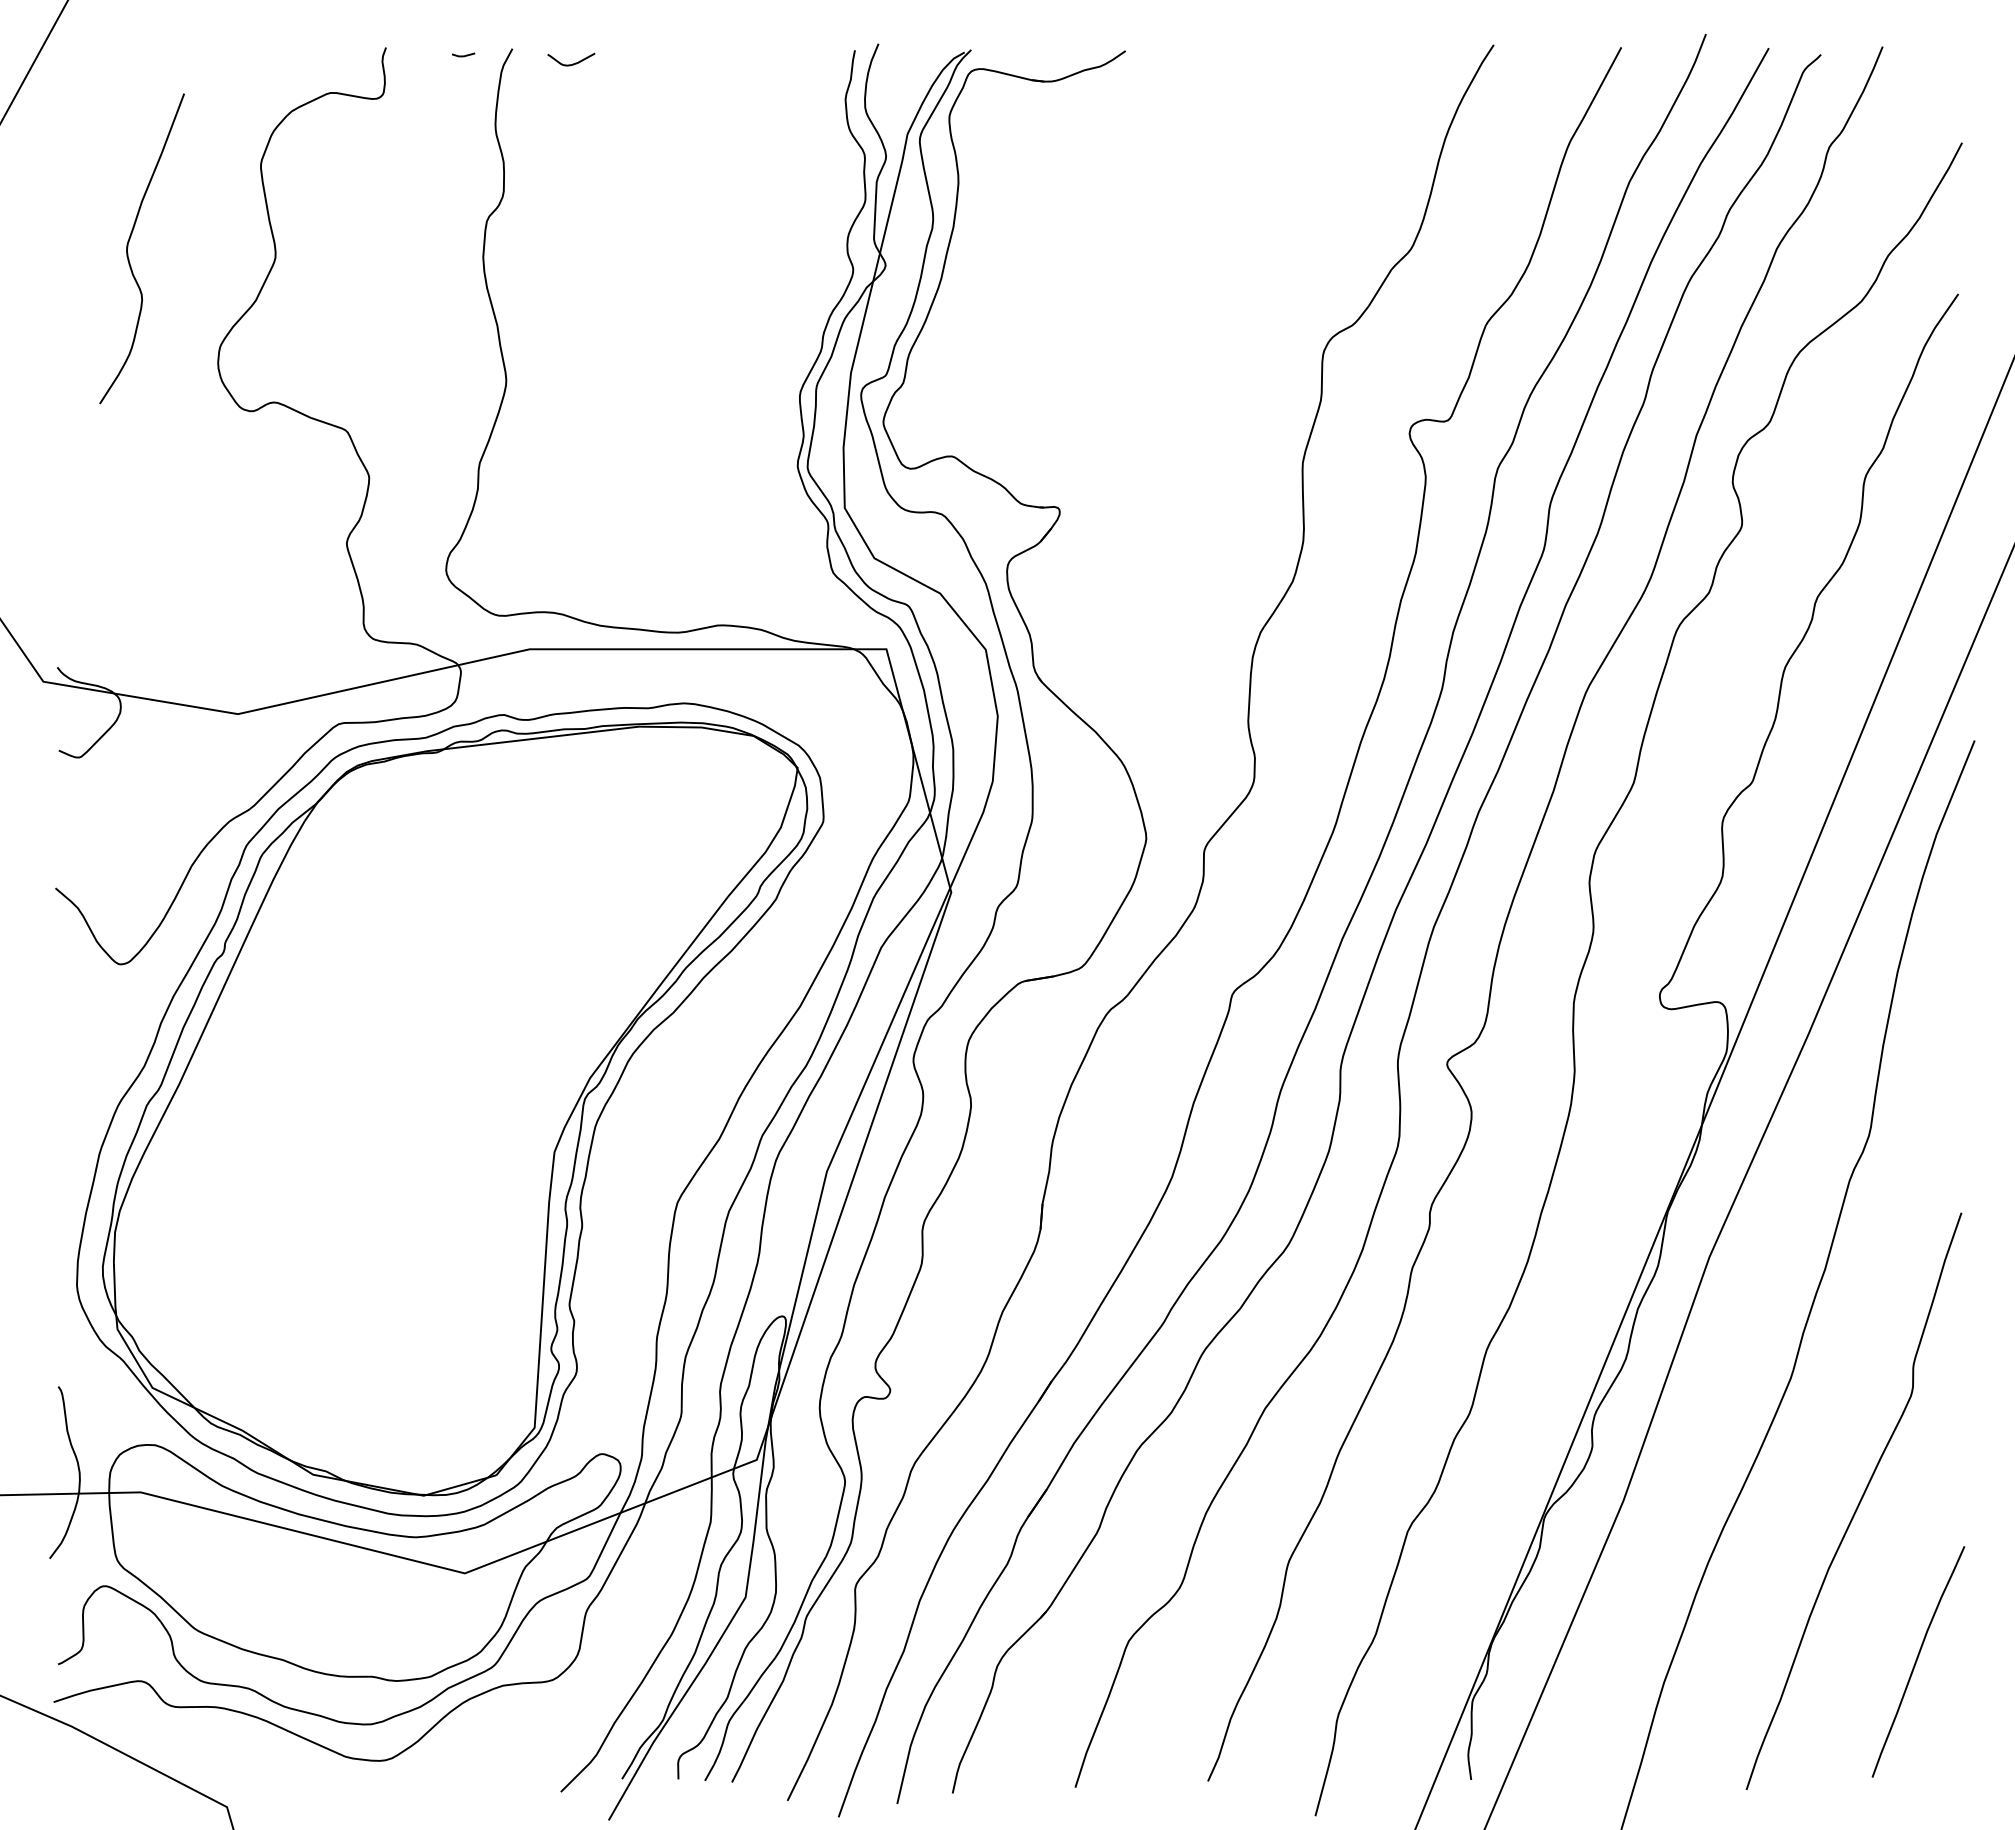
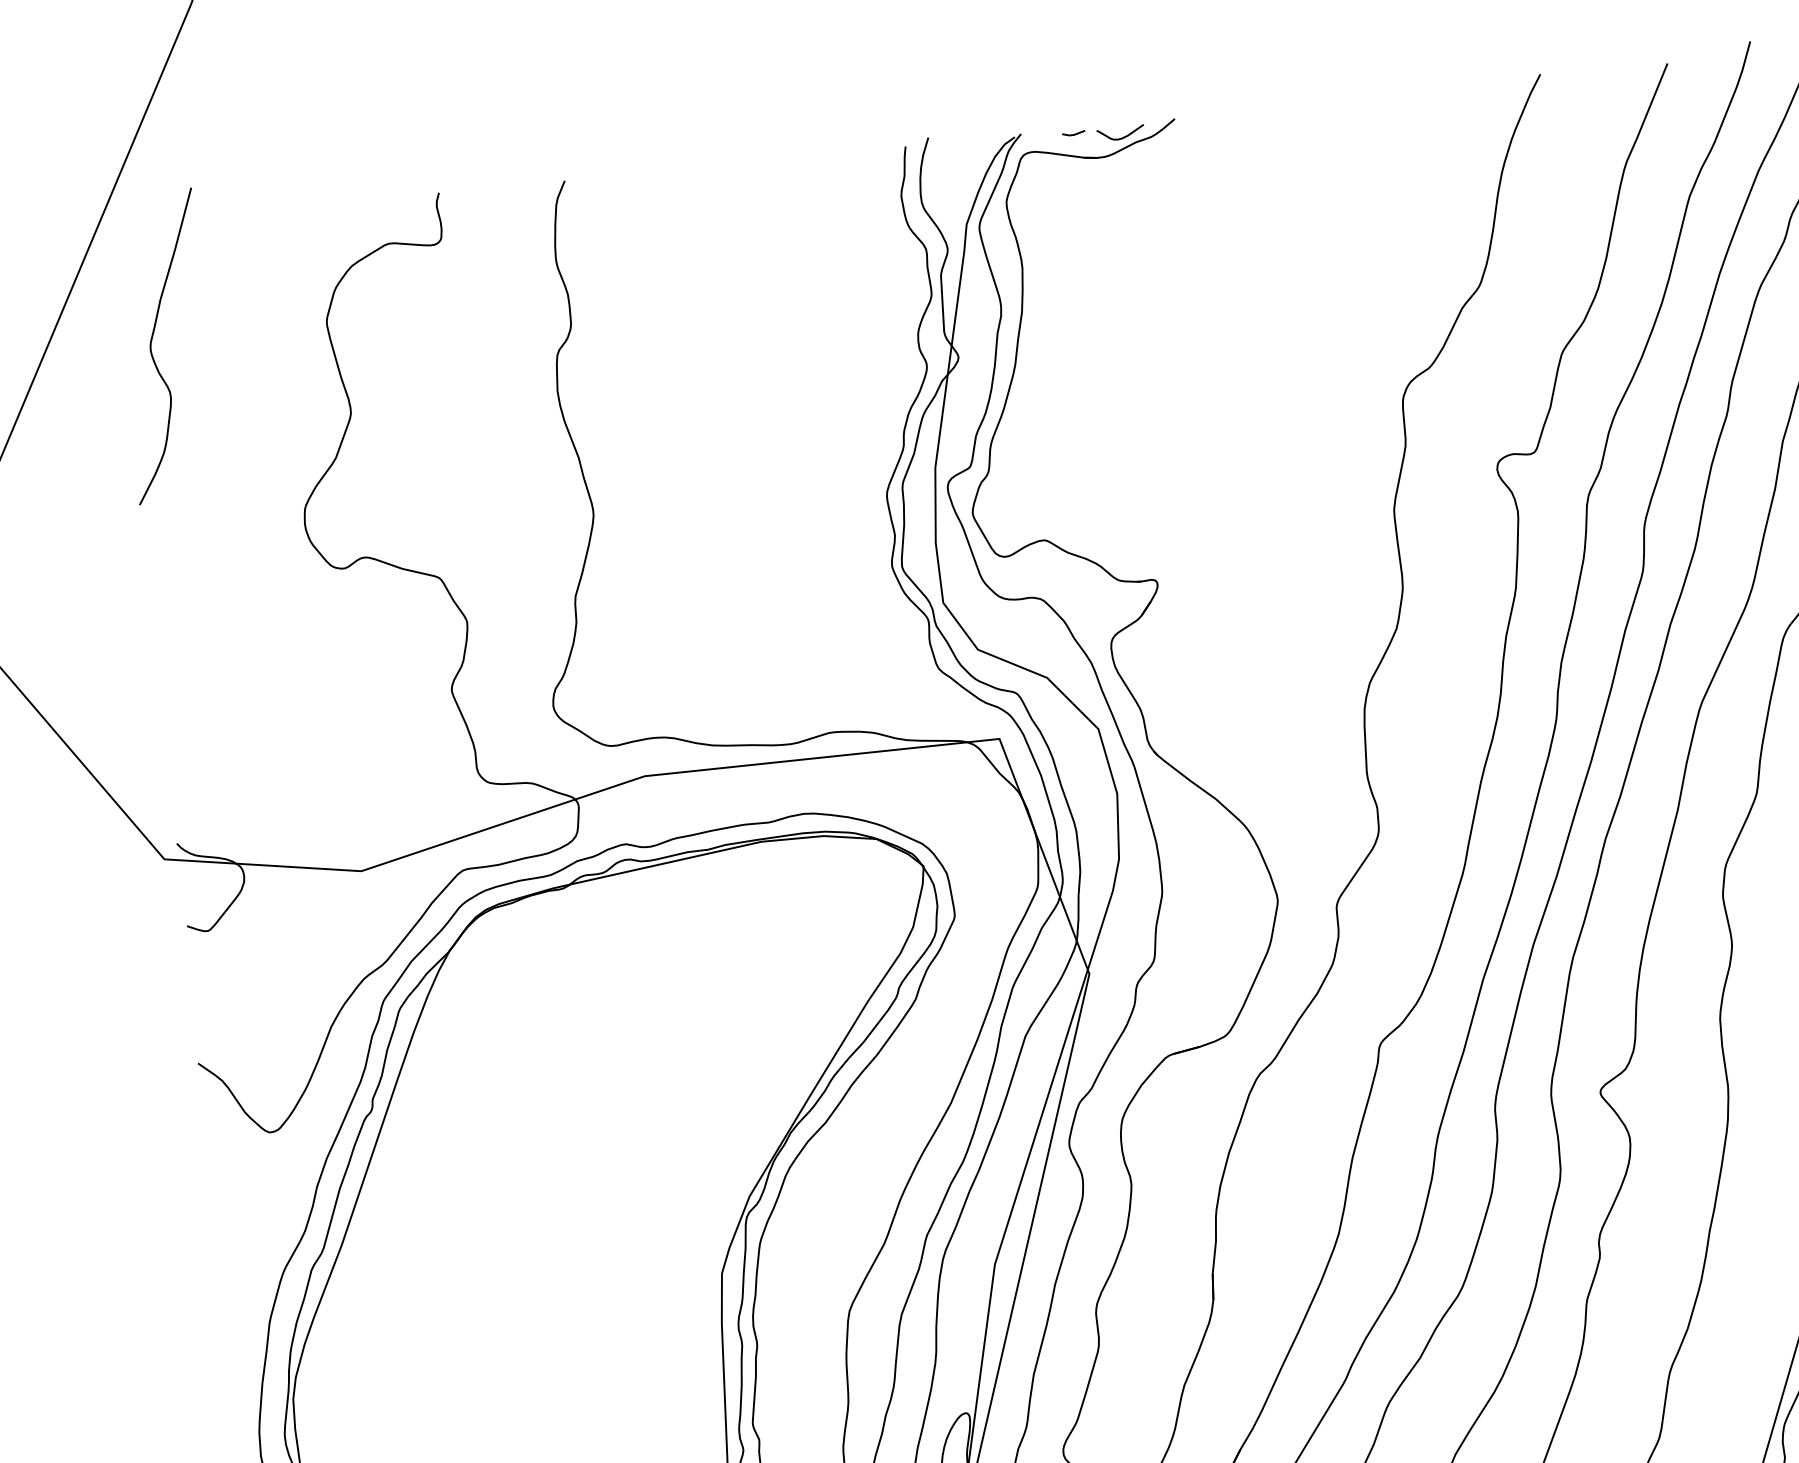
line: (463, 55) -> (1073, 134), moved
curve: (572, 63) -> (1122, 137), moved
curve: (128, 247) -> (151, 346), moved

